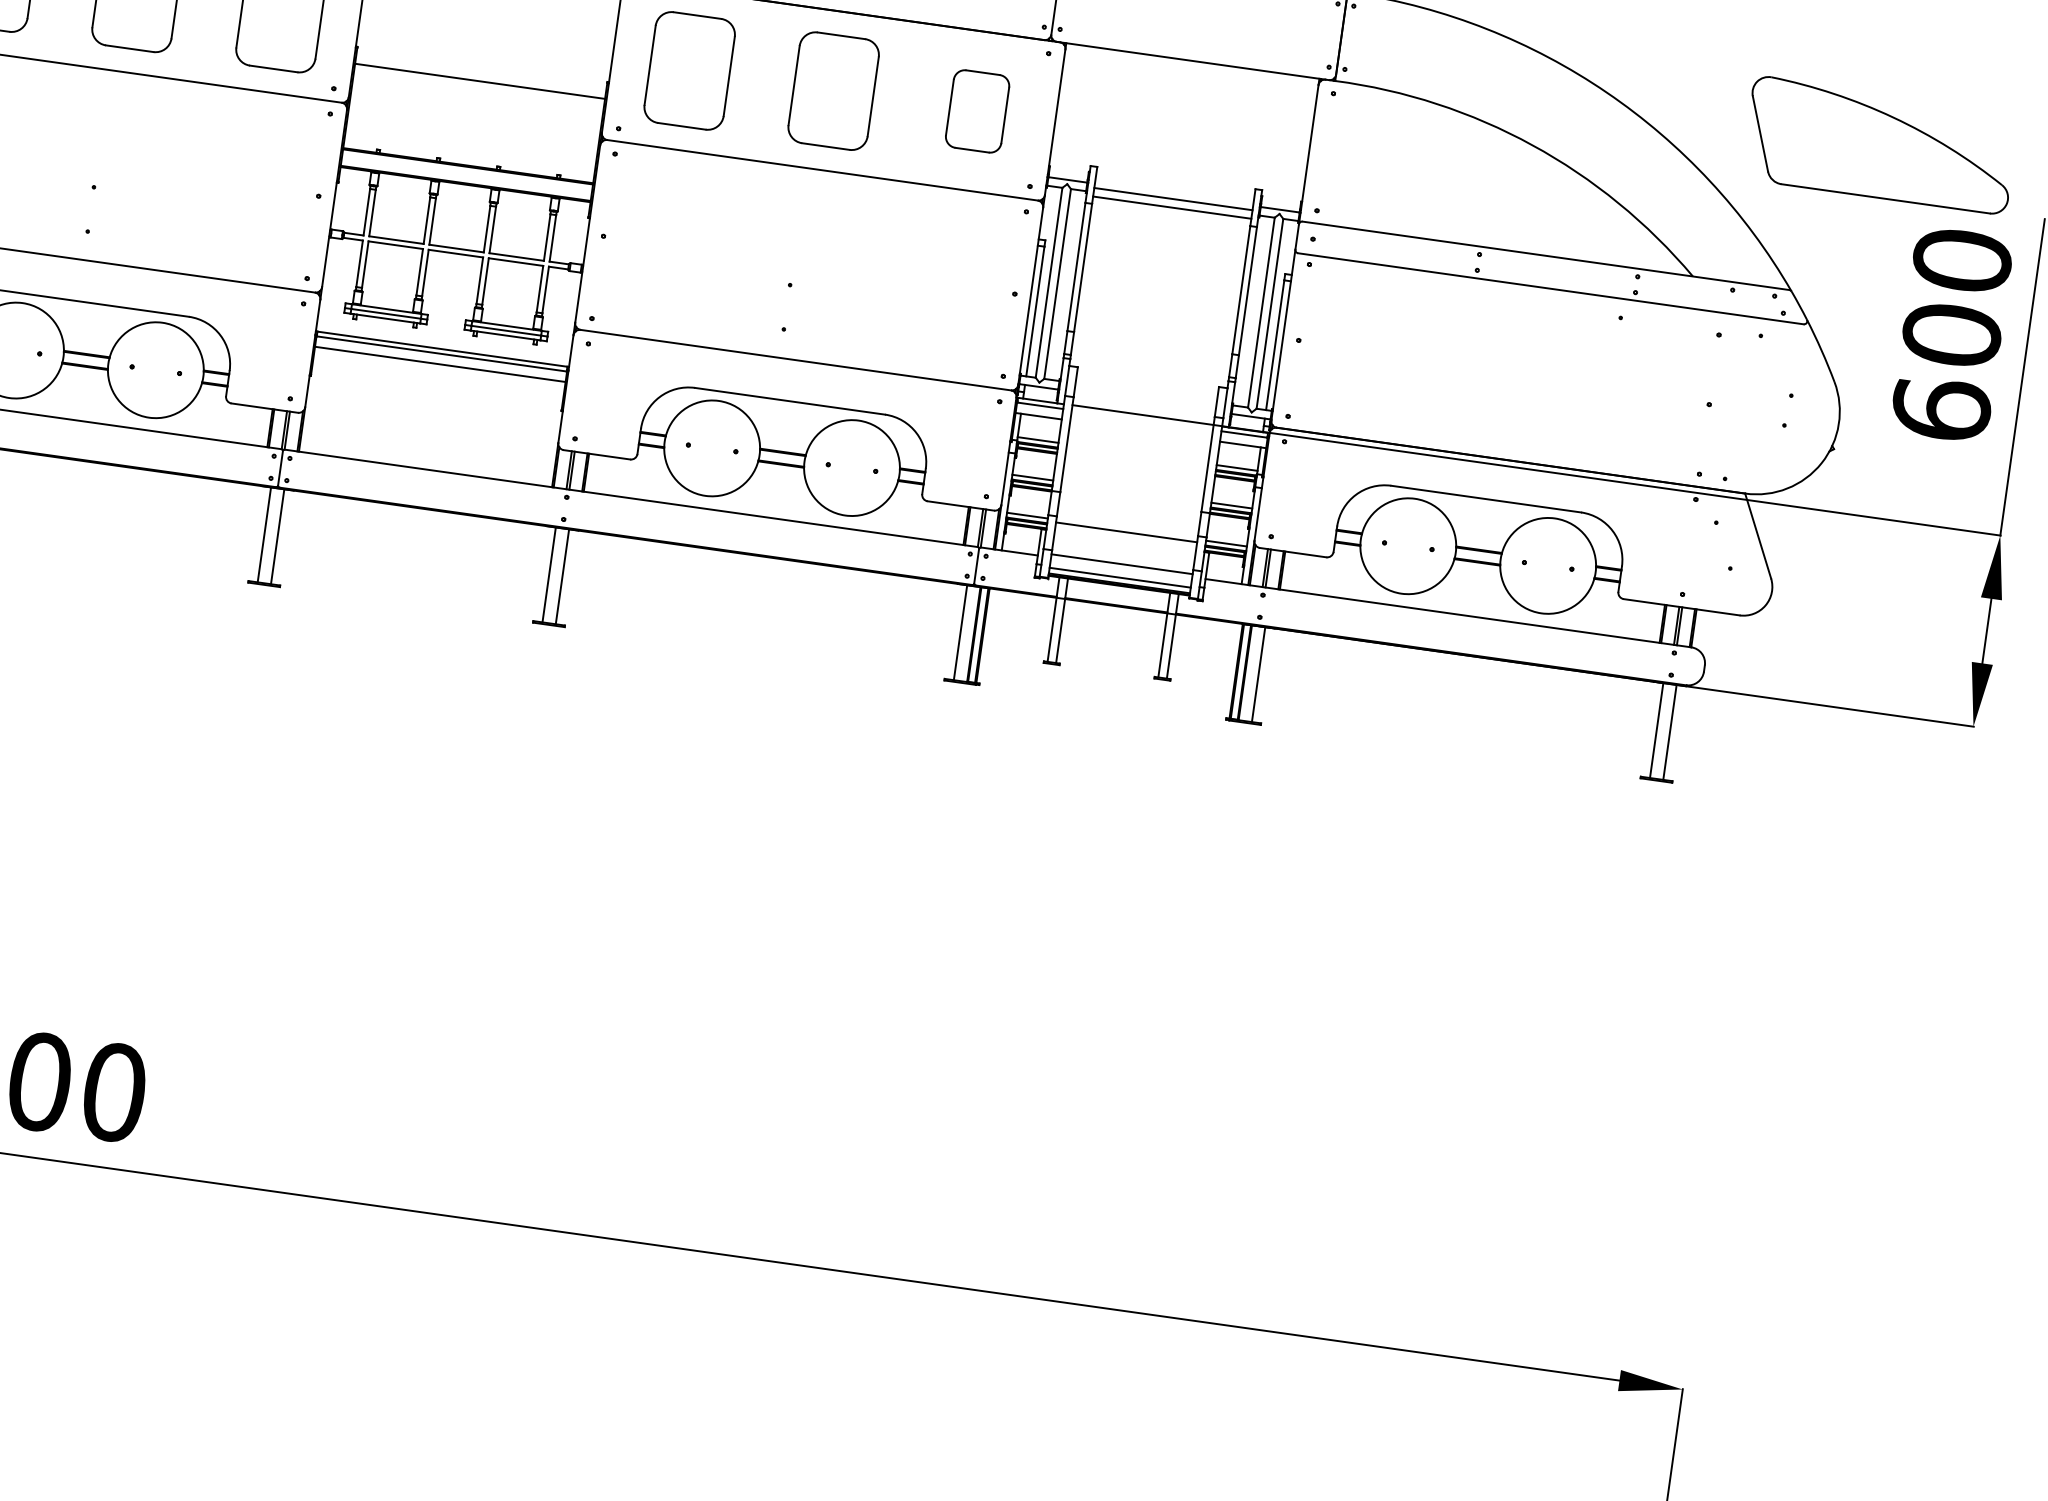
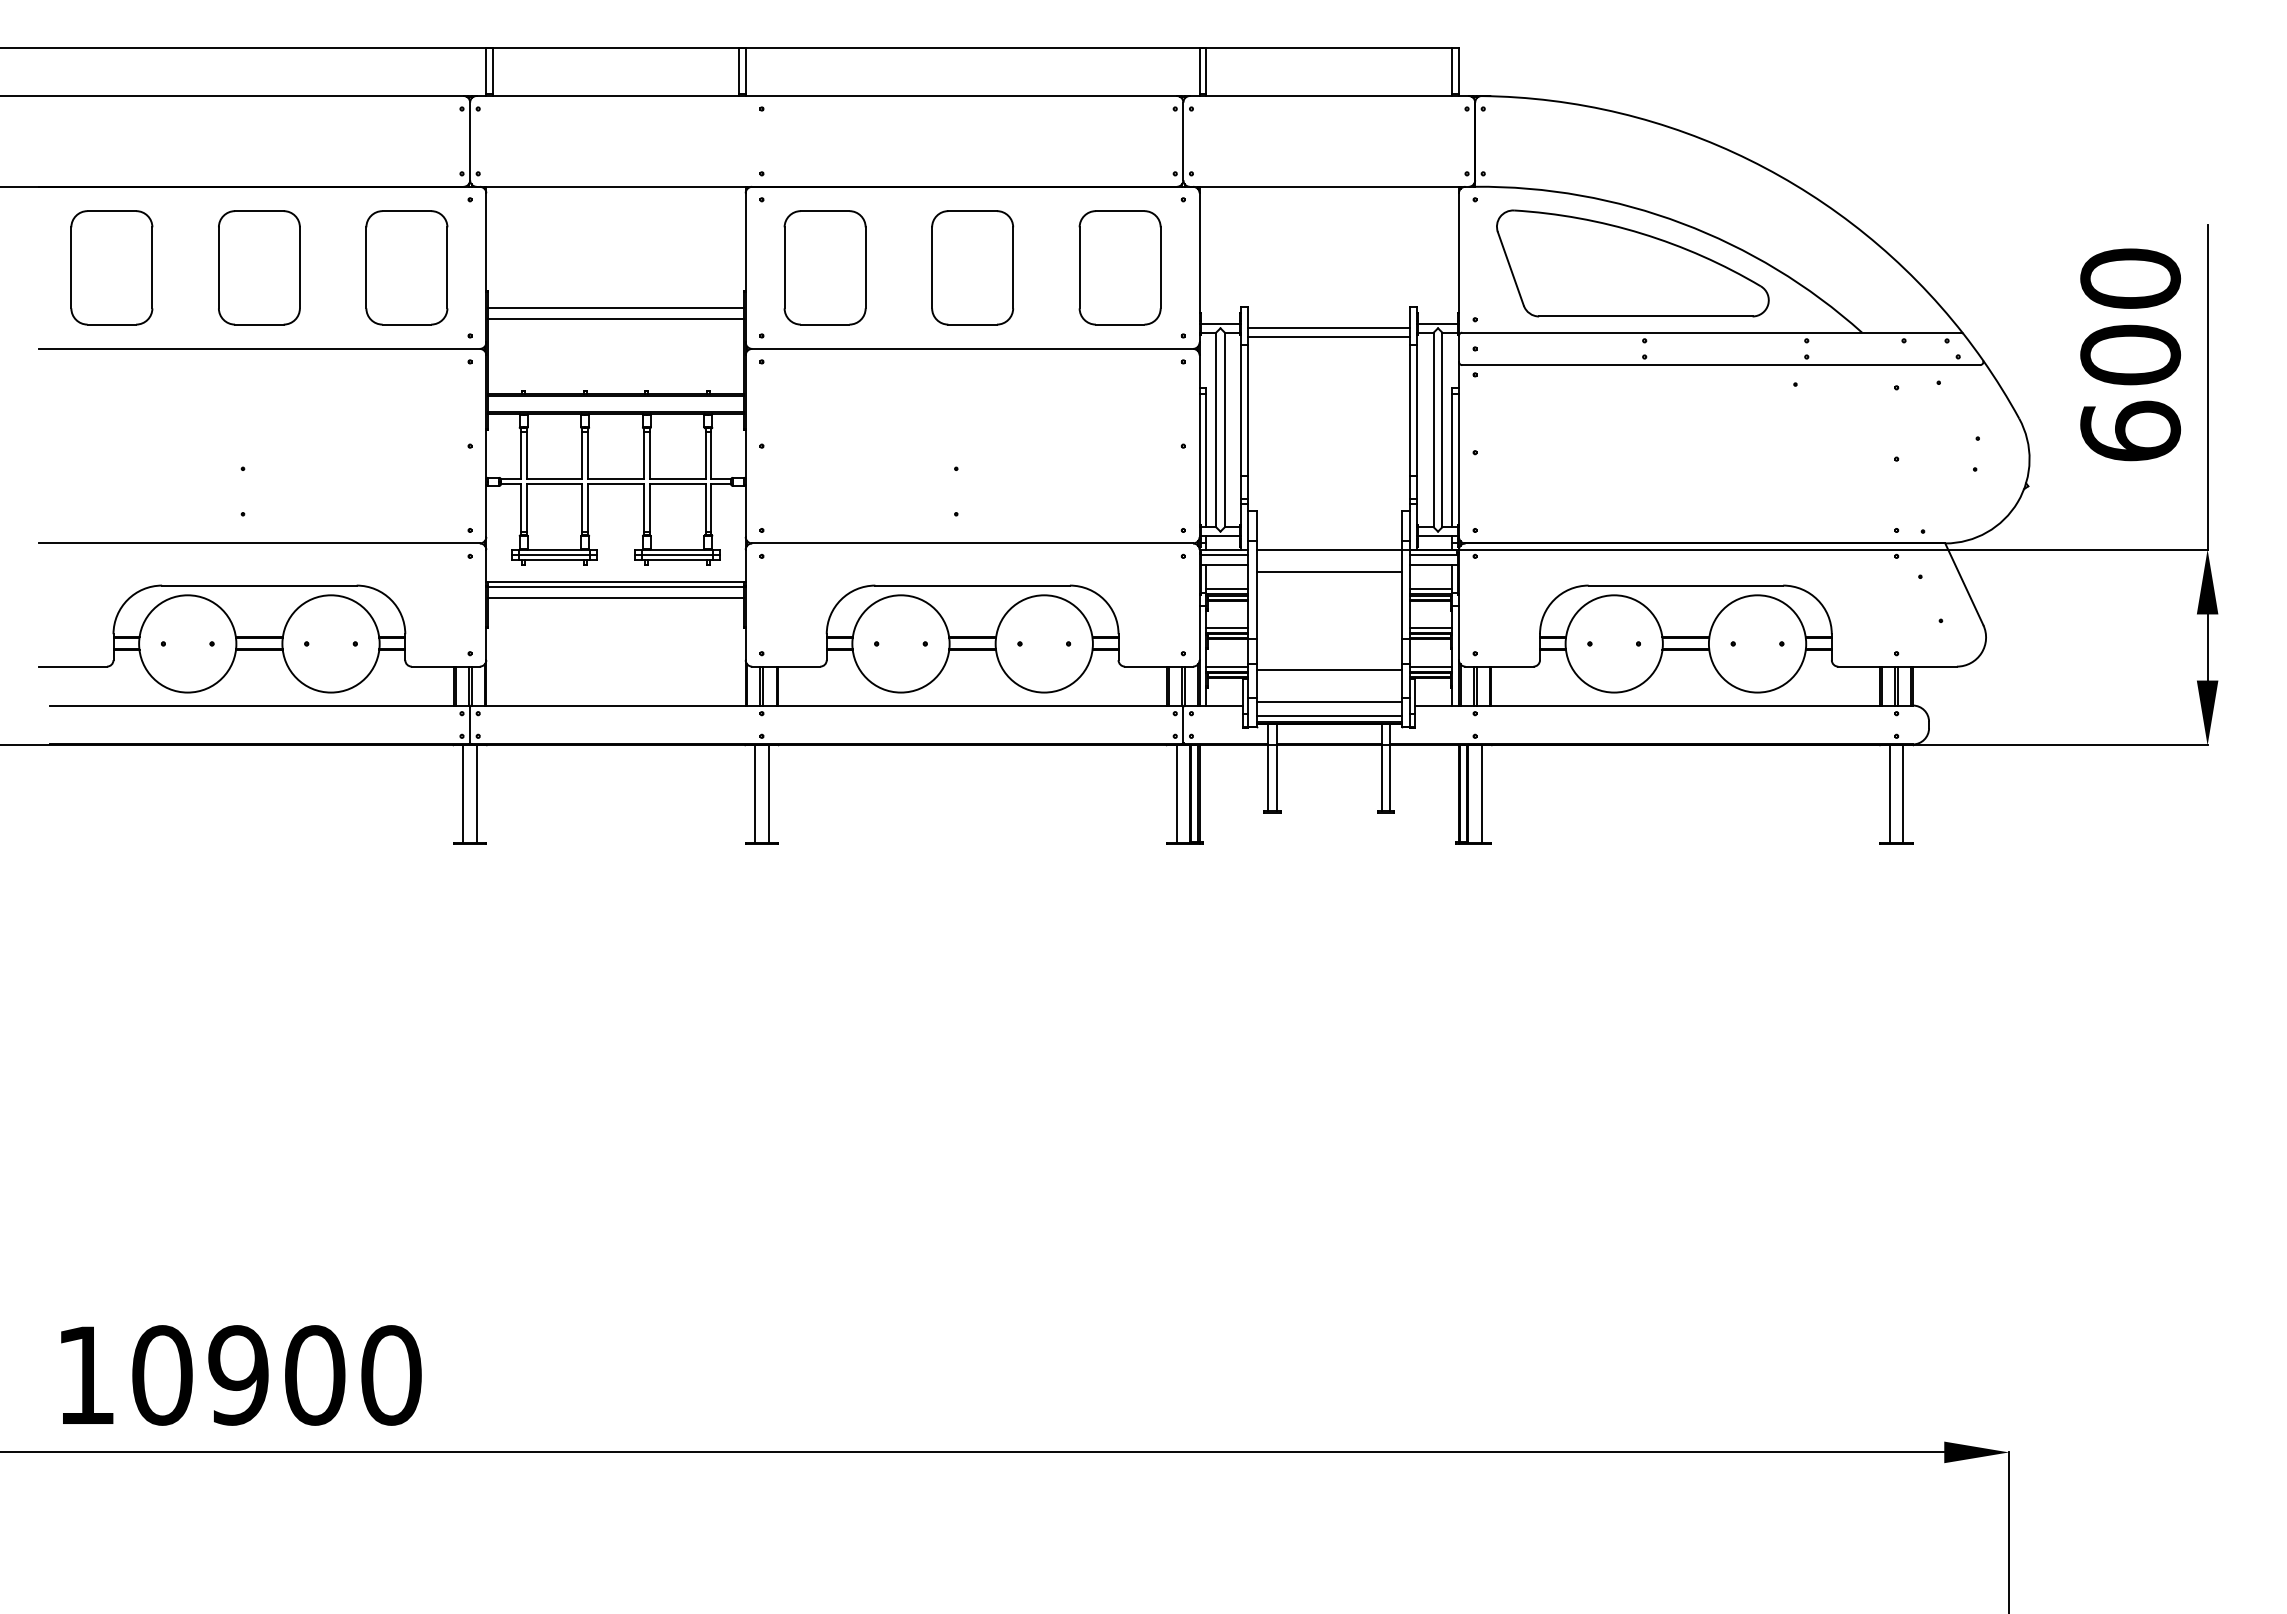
line: (478, 91) -> (615, 318), added
part: (977, 110) -> (1119, 267), size x1.43
part: (1879, 145) -> (1632, 263), moved
line: (1139, 437) -> (1328, 572), added

